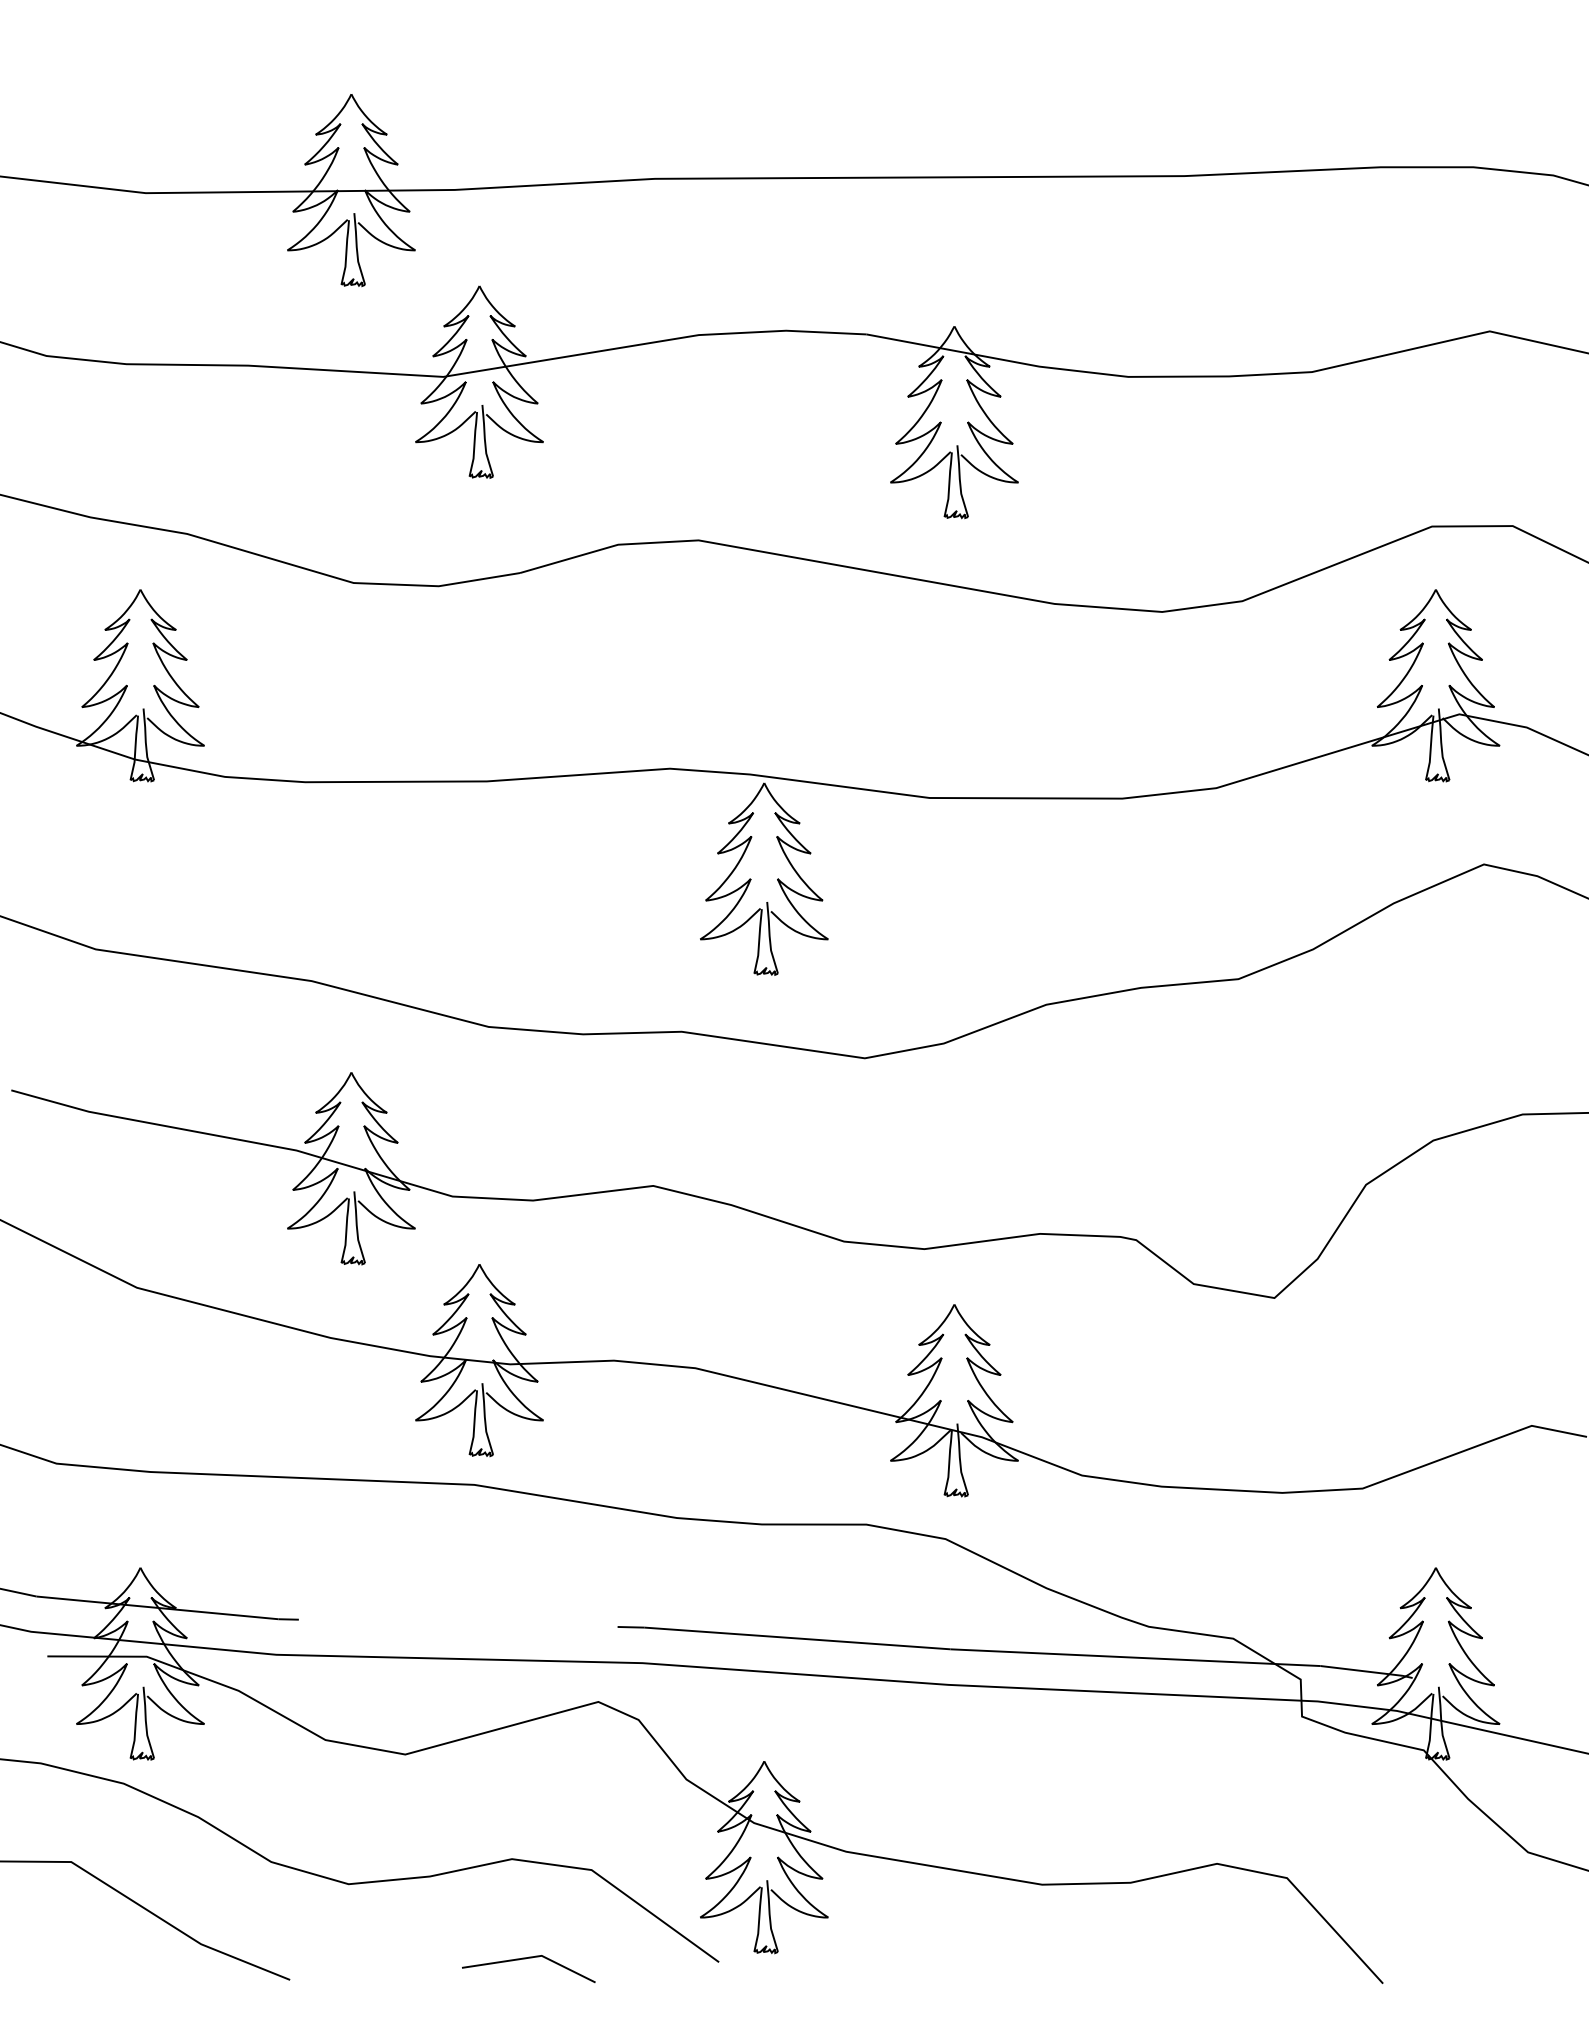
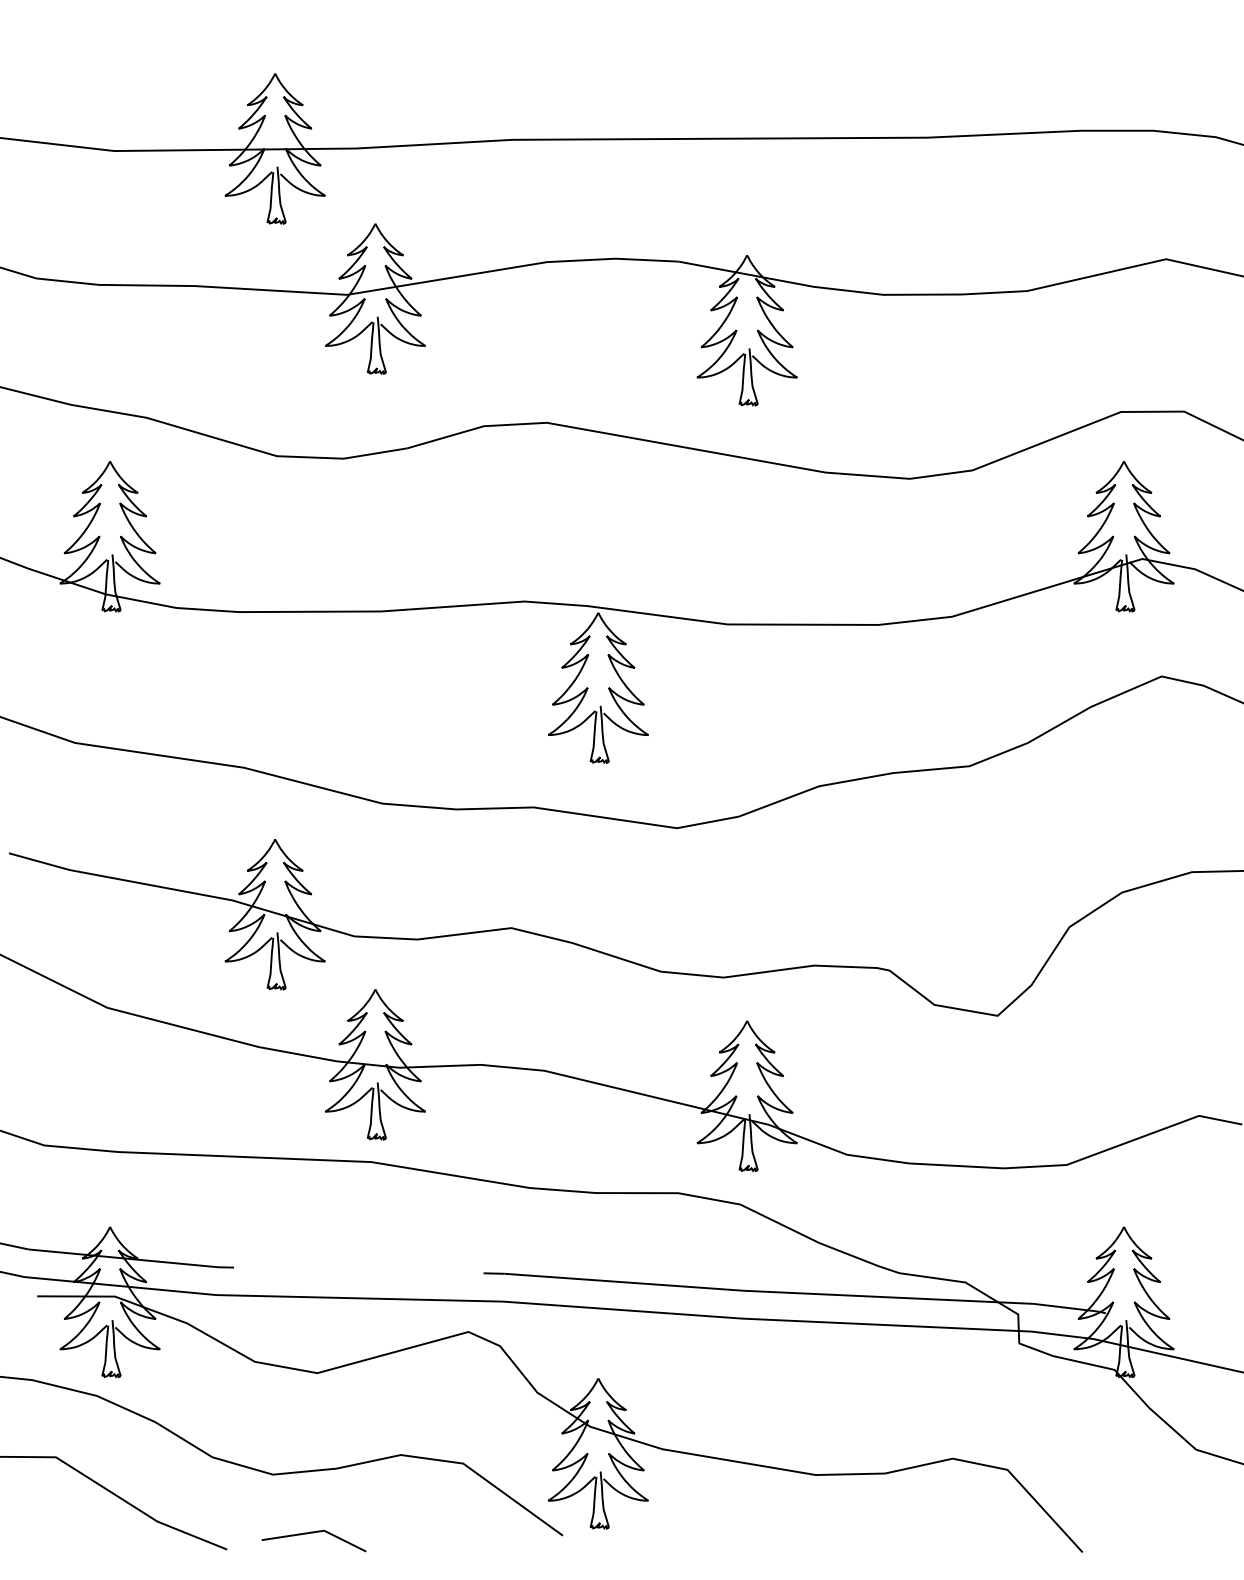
line: (528, 1959) -> (313, 1533), moved

